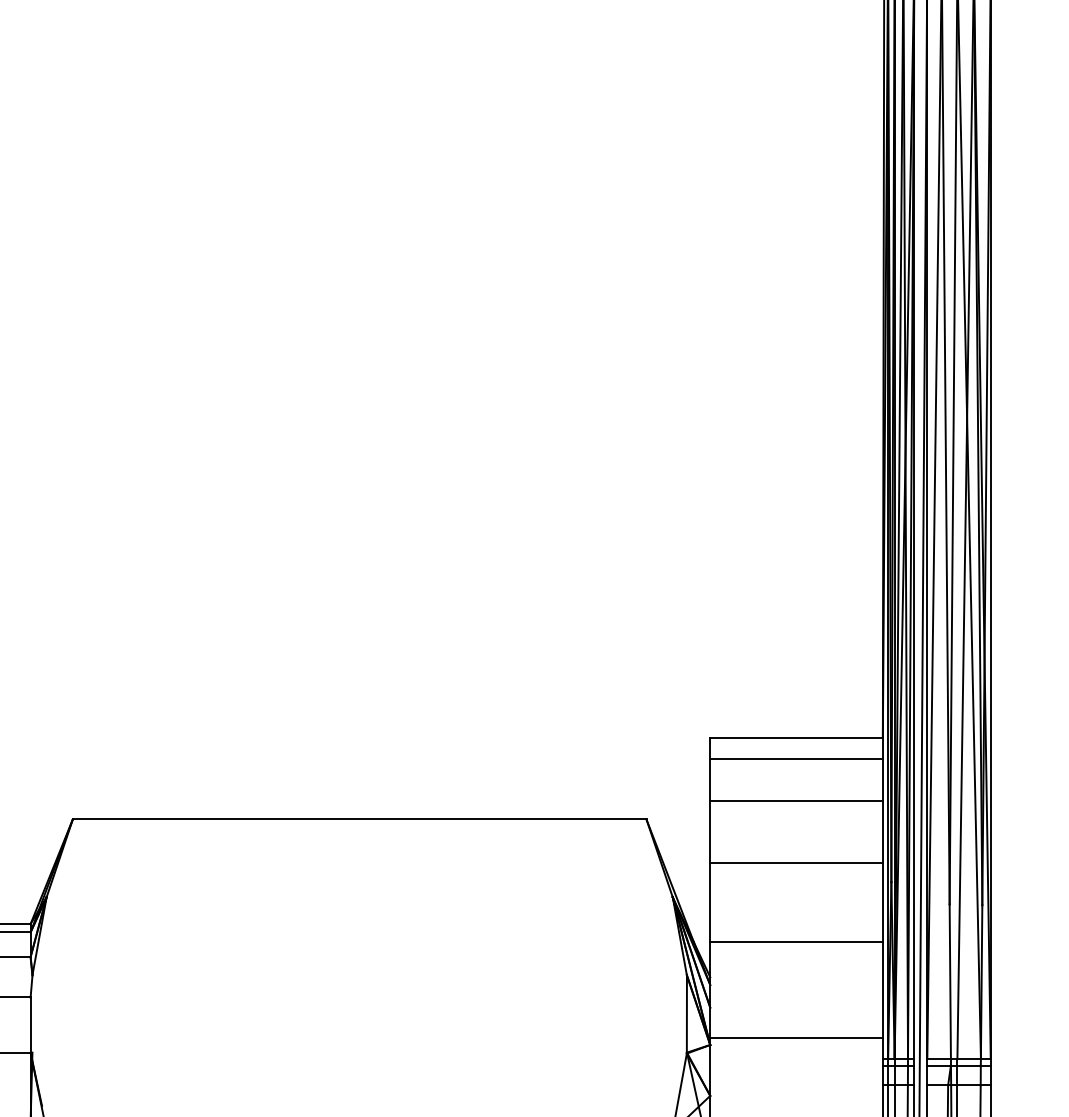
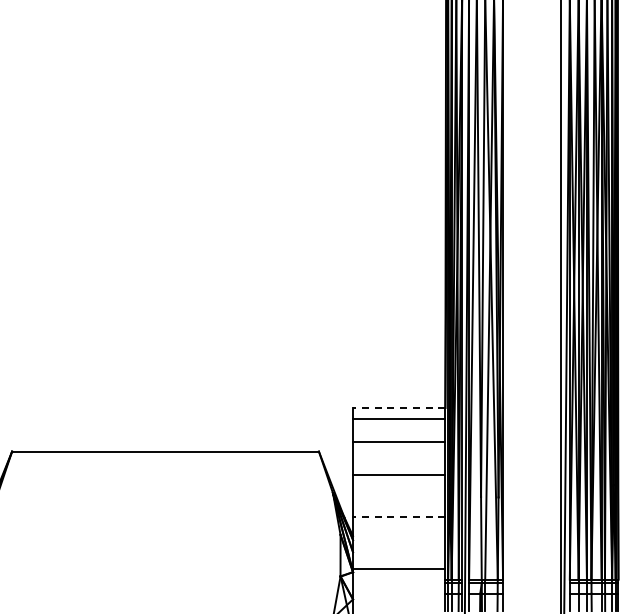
line: (795, 737) -> (398, 407), solid -> dashed
line: (795, 942) -> (398, 517), solid -> dashed

